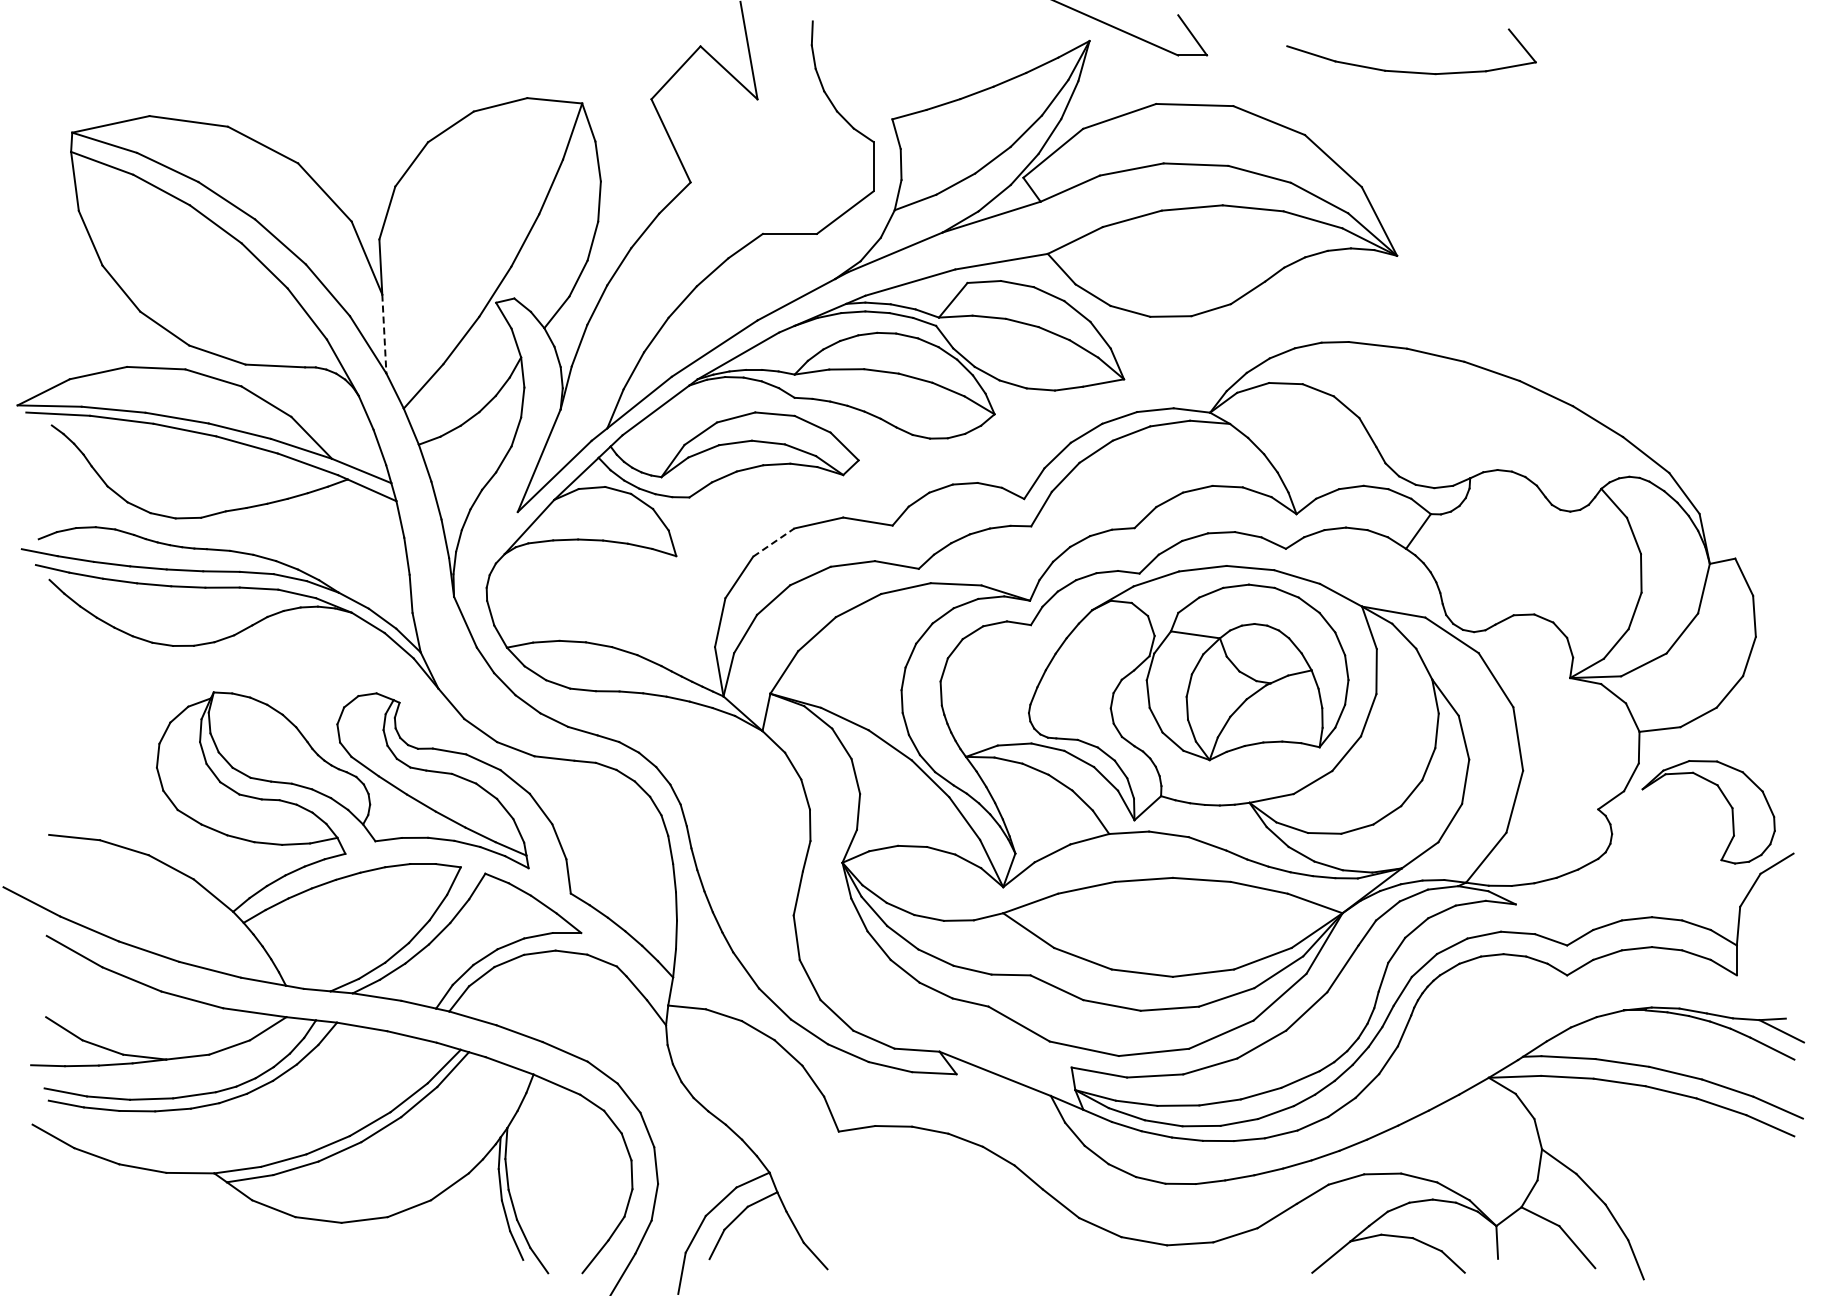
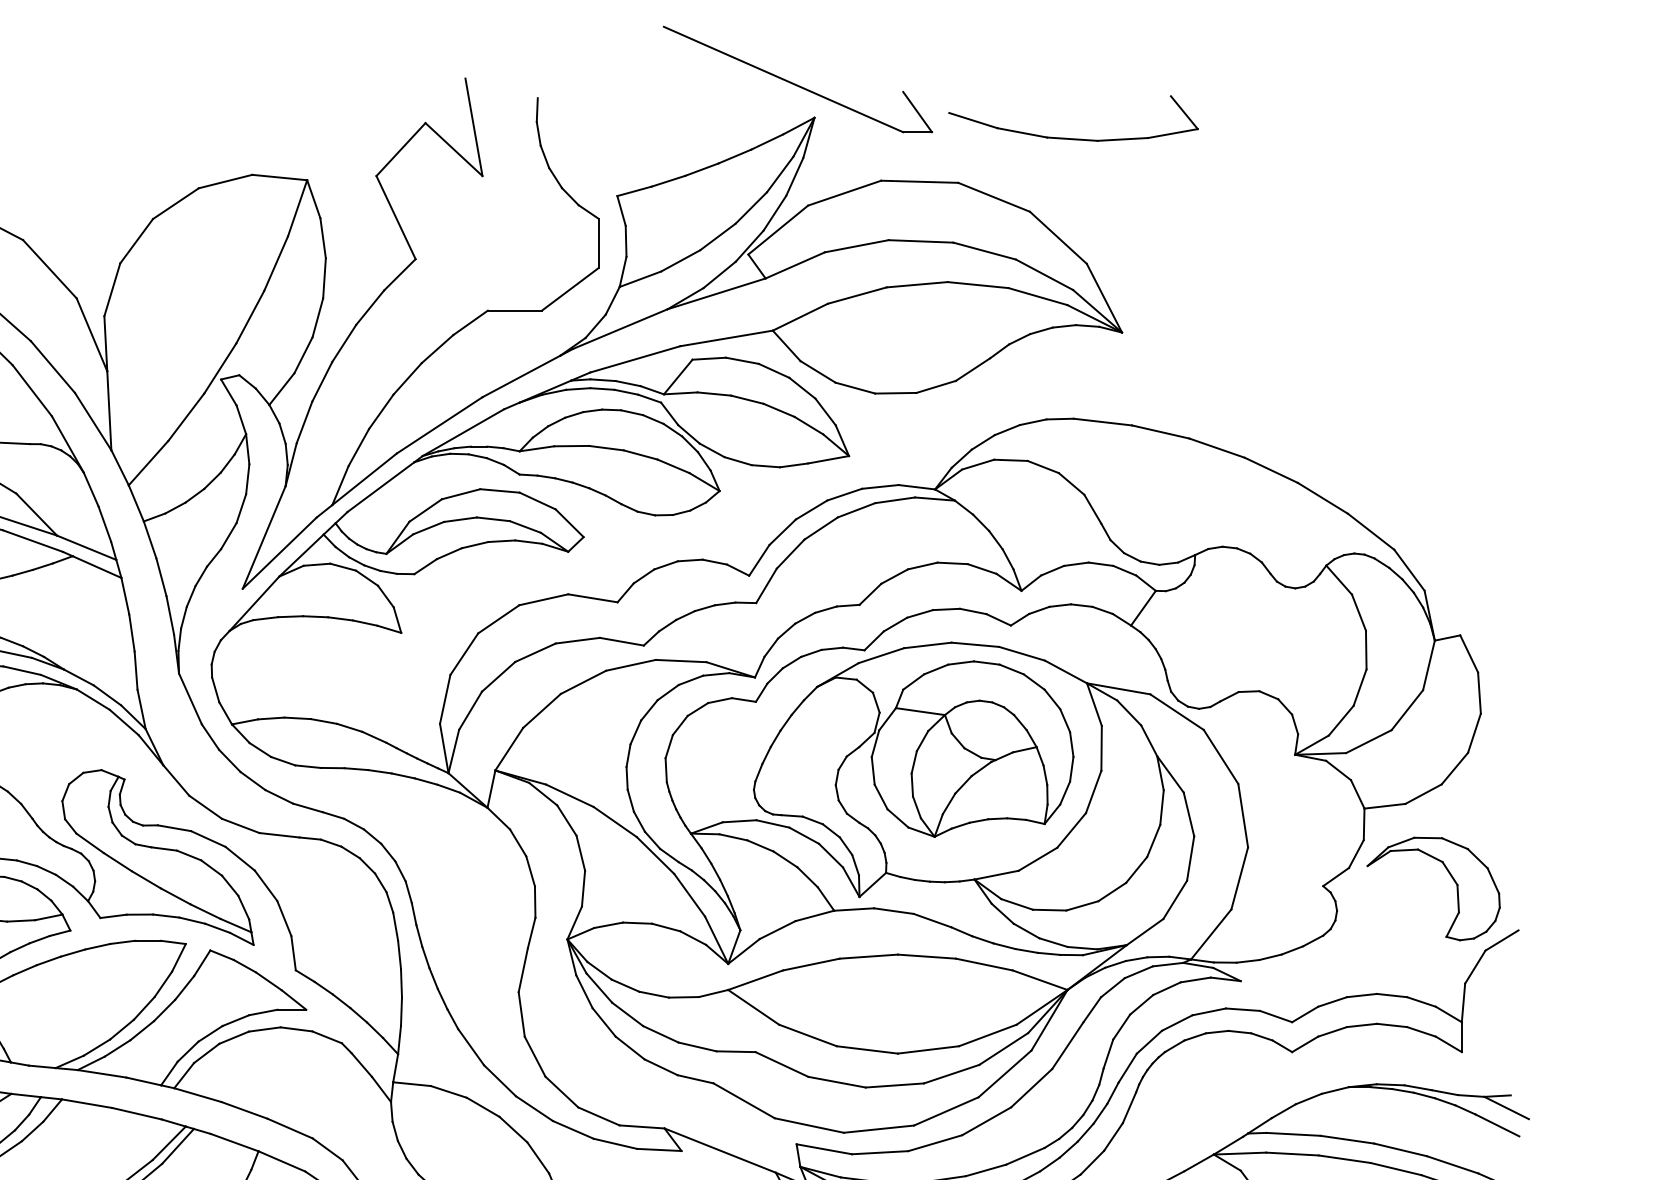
part: (1411, 71) -> (1073, 138), moved
line: (384, 334) -> (109, 411), dashed -> solid
line: (773, 542) -> (498, 619), dashed -> solid

